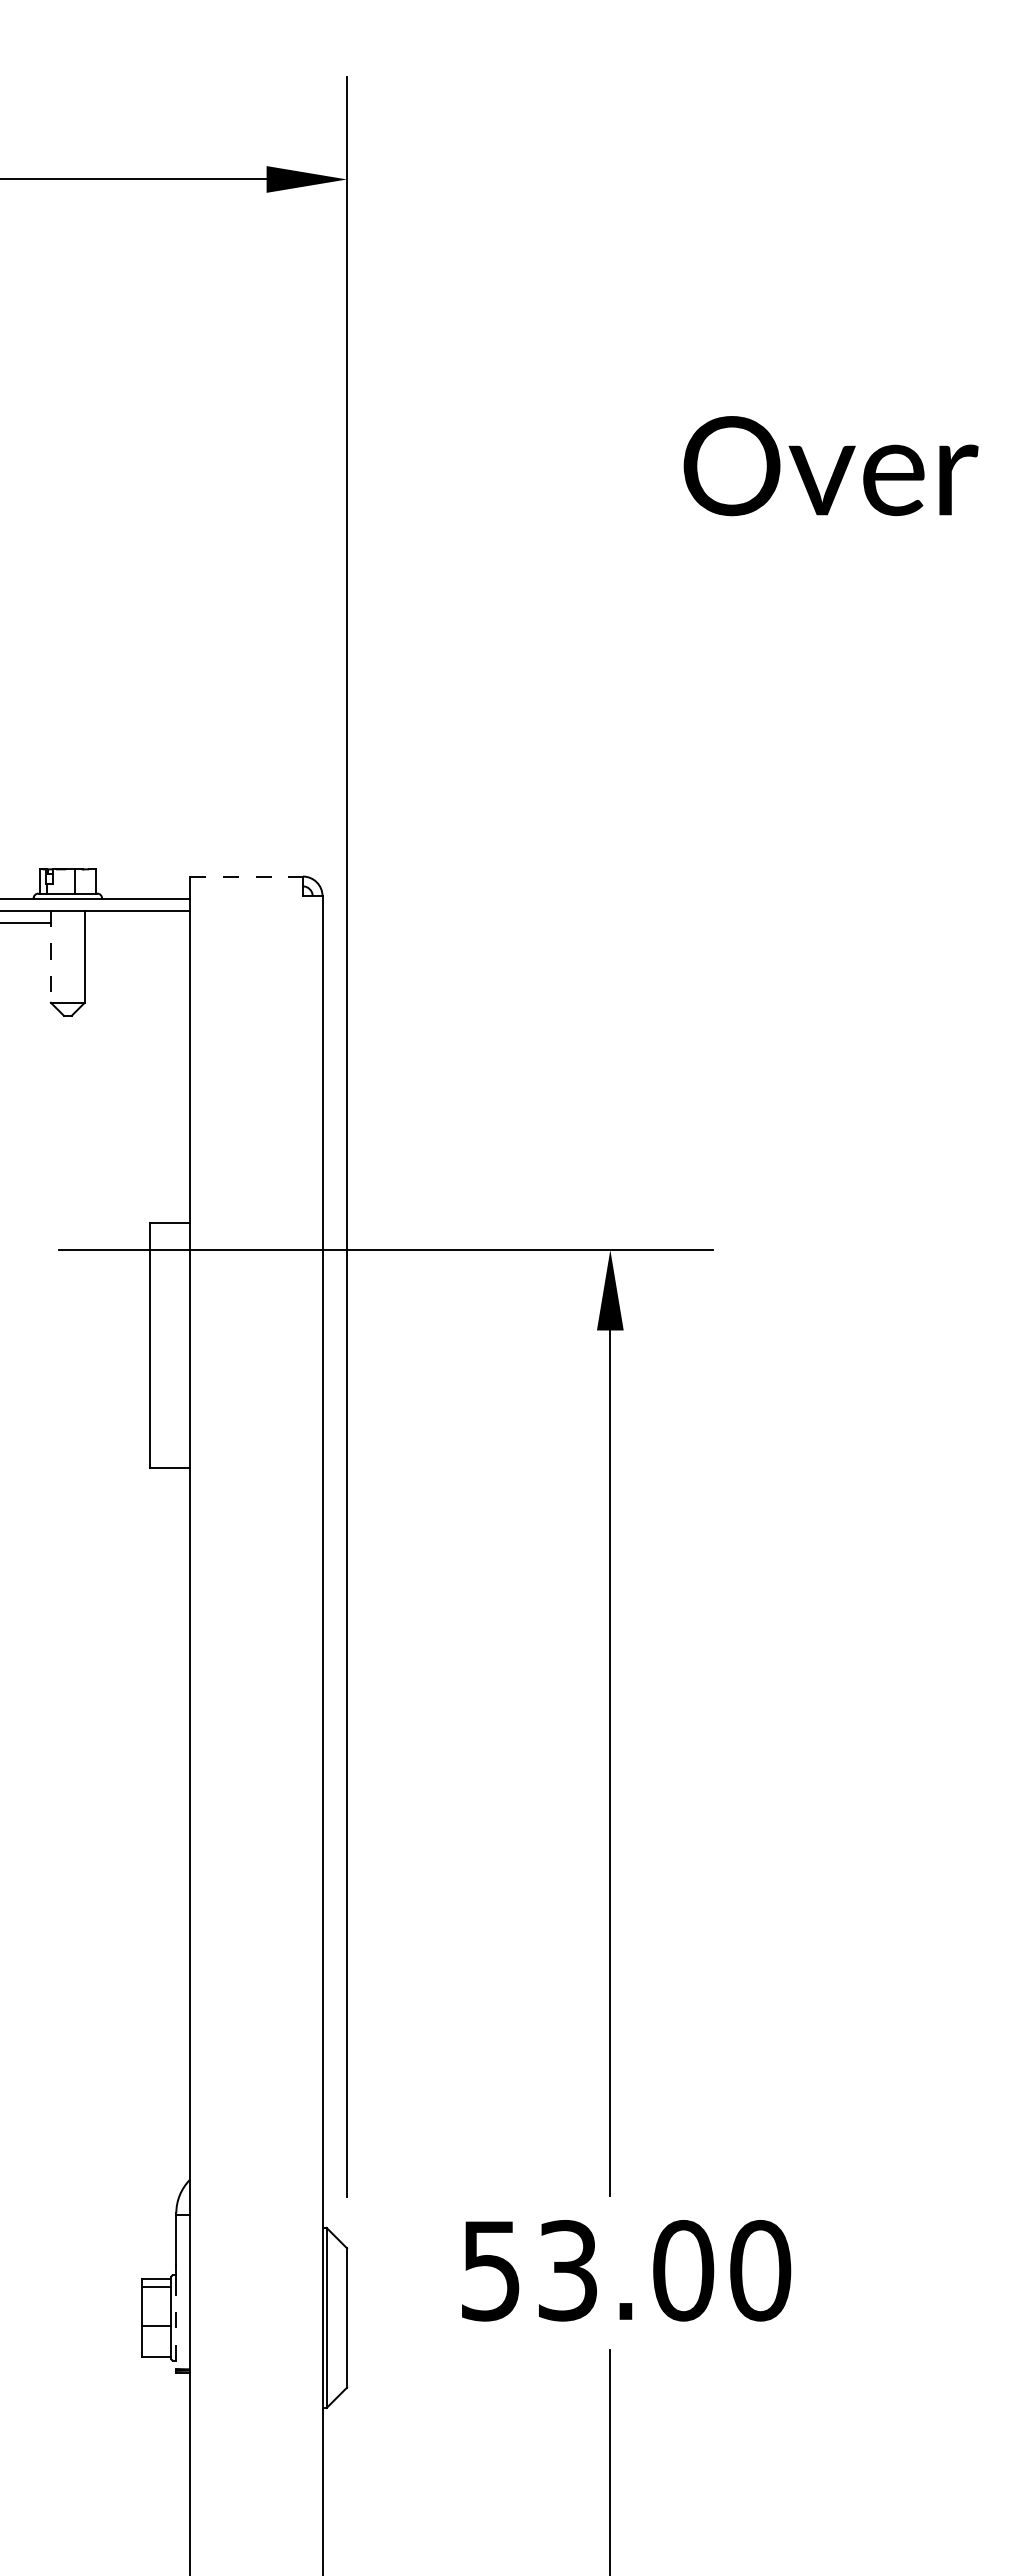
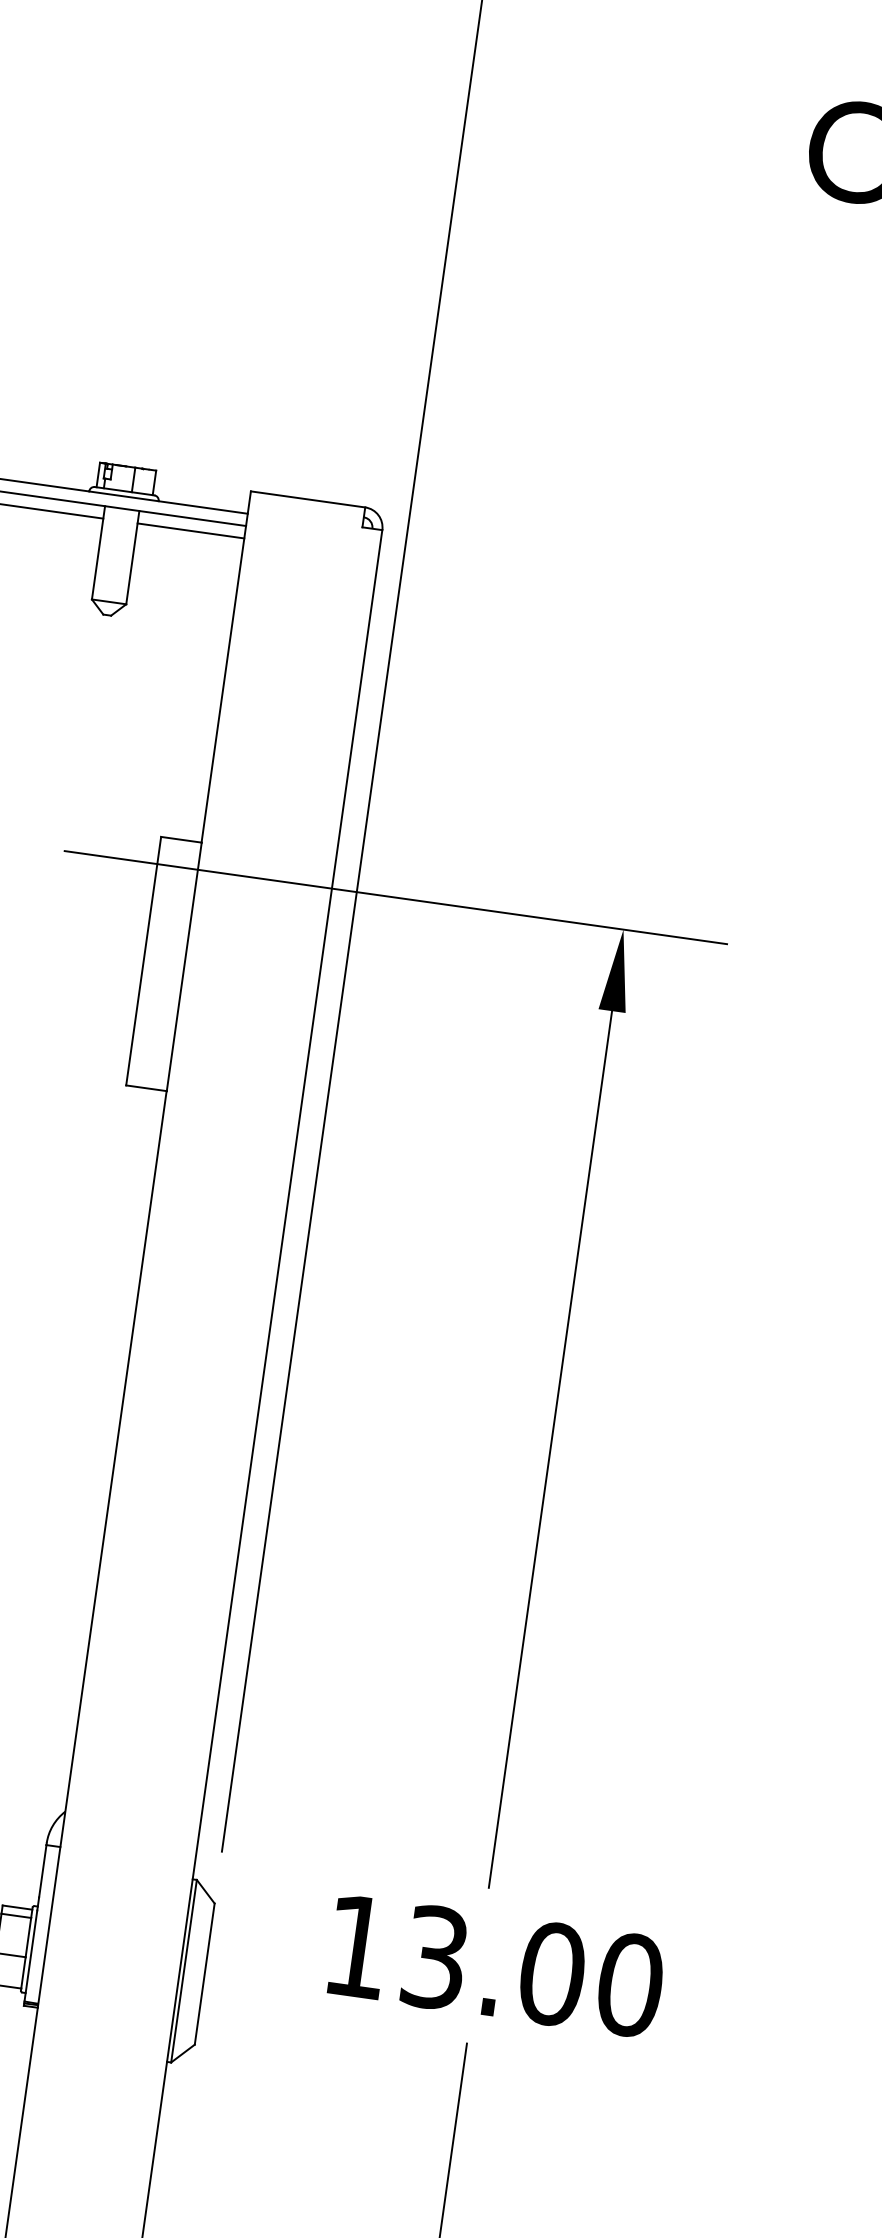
line: (247, 876) -> (309, 499), dashed -> solid
line: (137, 923) -> (190, 531), added
line: (50, 957) -> (97, 553), dashed -> solid
text: (490, 2271) -> (356, 1947), 53.00 -> 13.00
line: (176, 2324) -> (30, 1956), dashed -> solid

